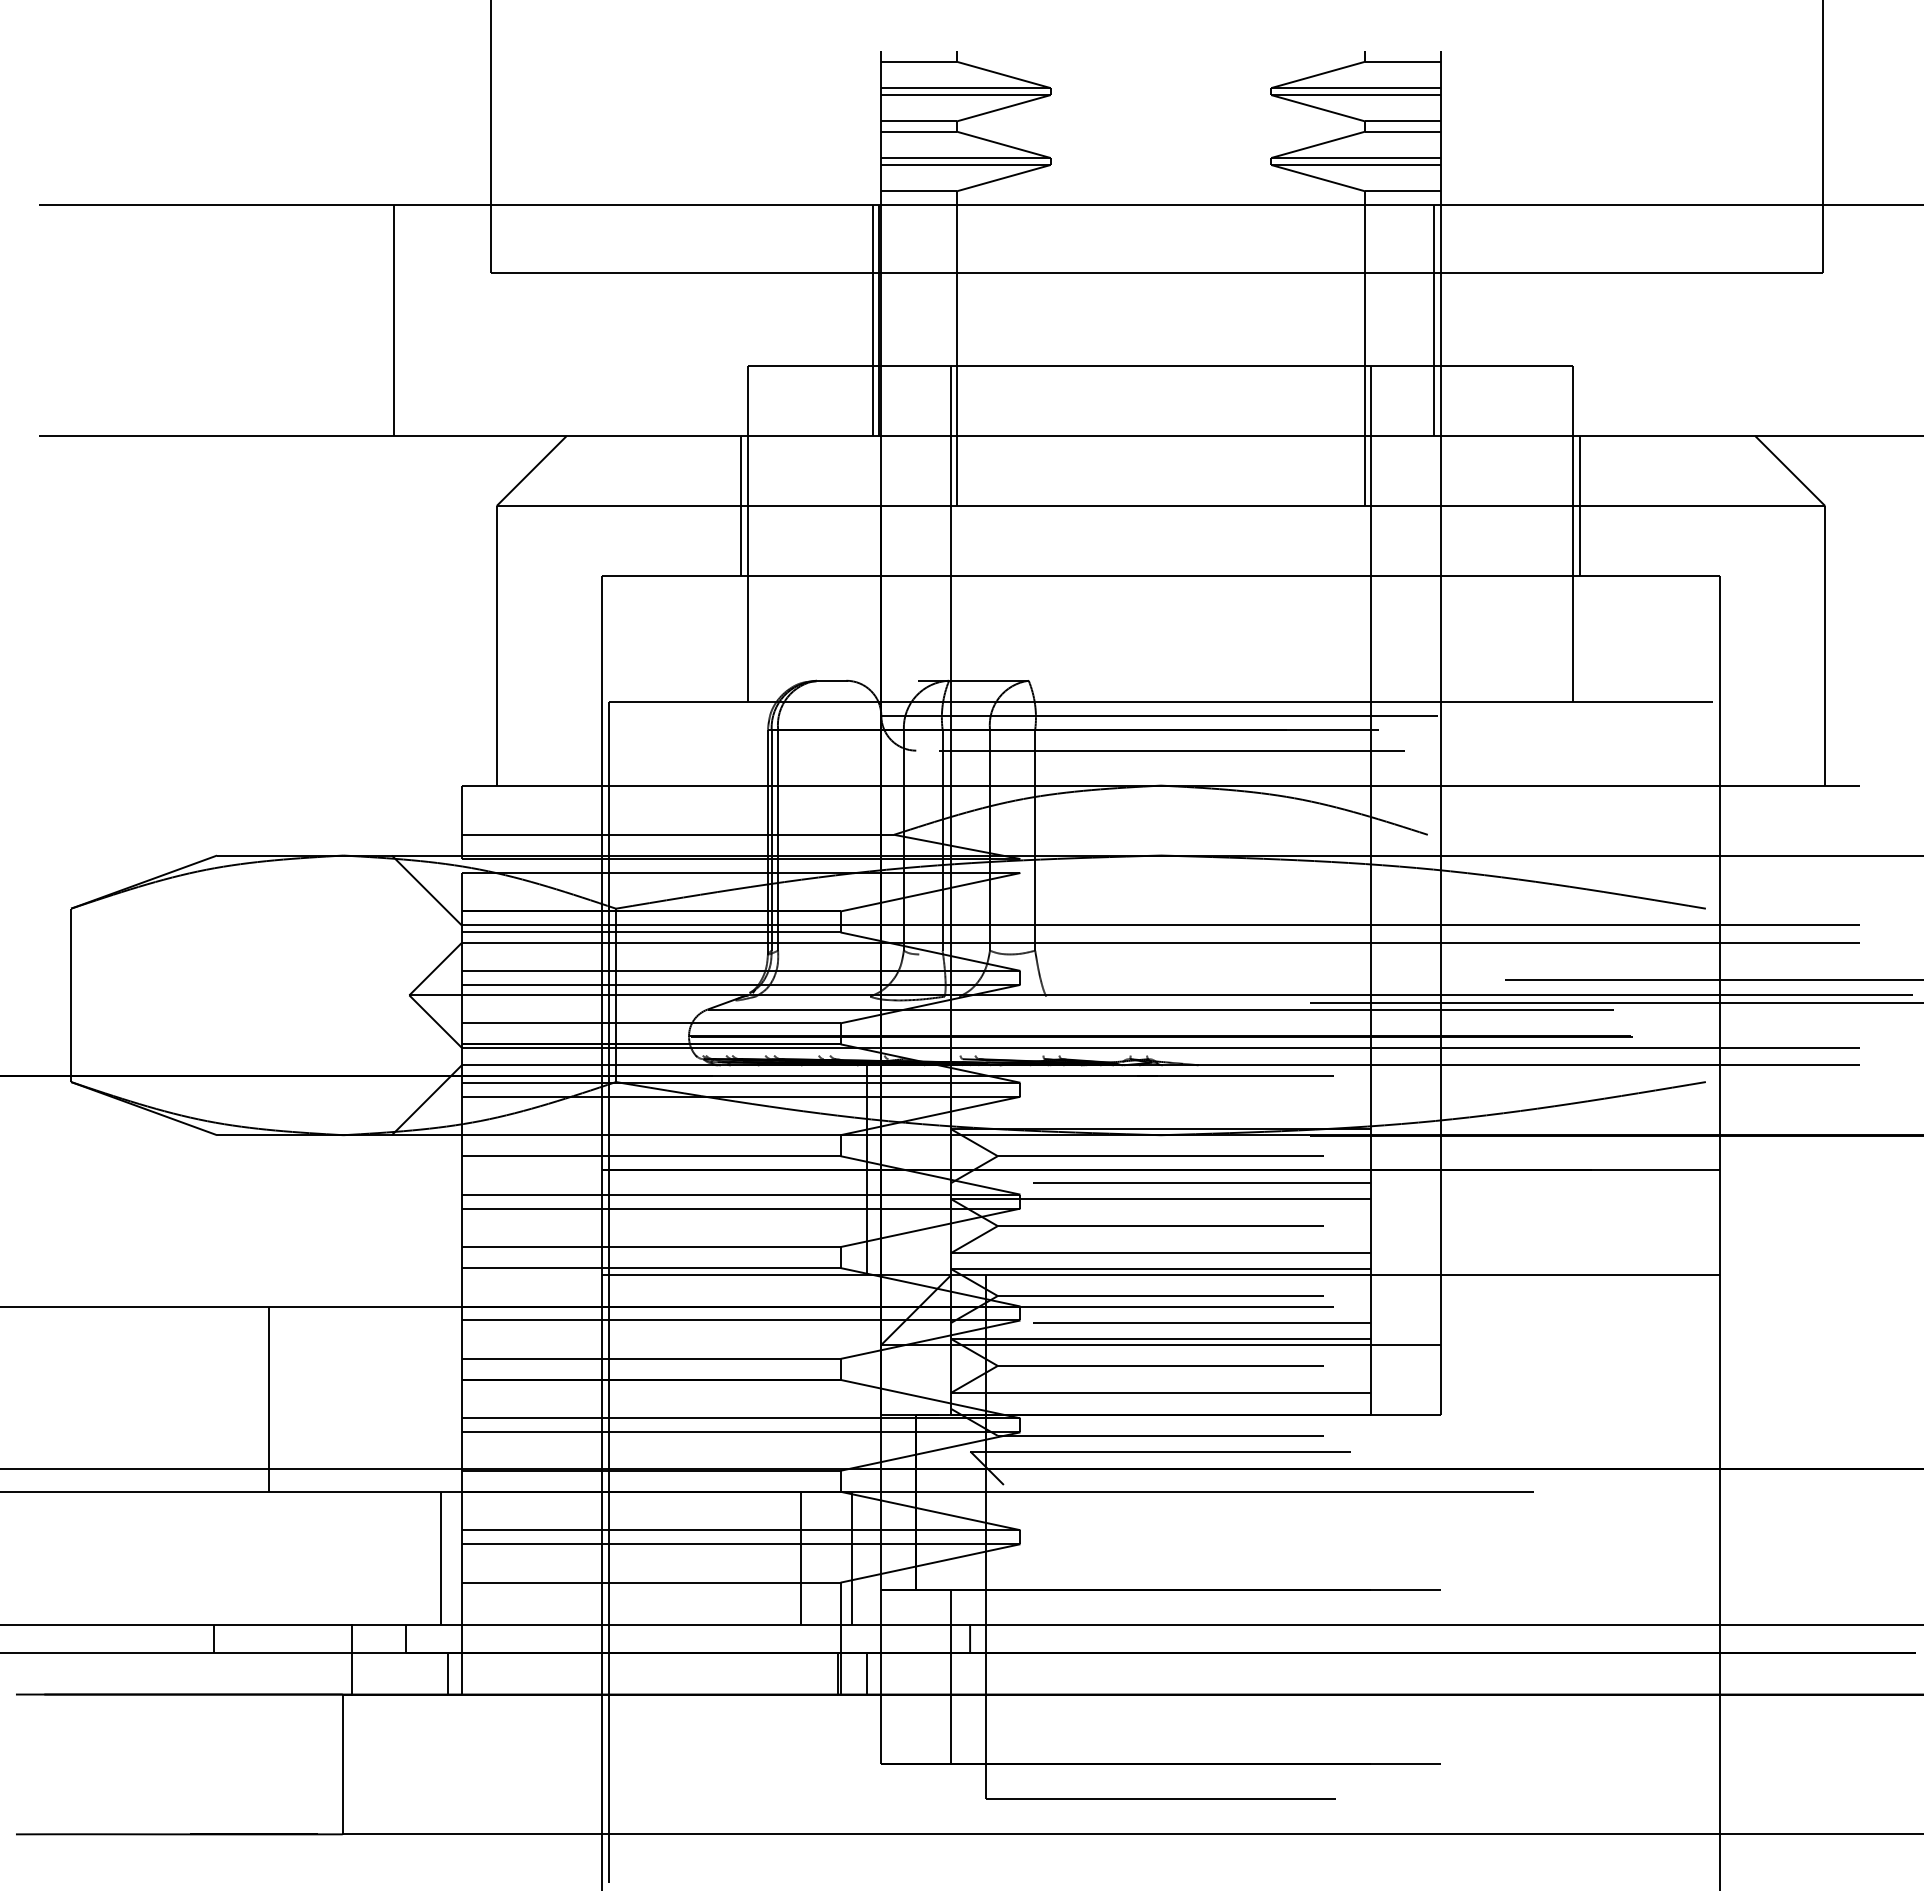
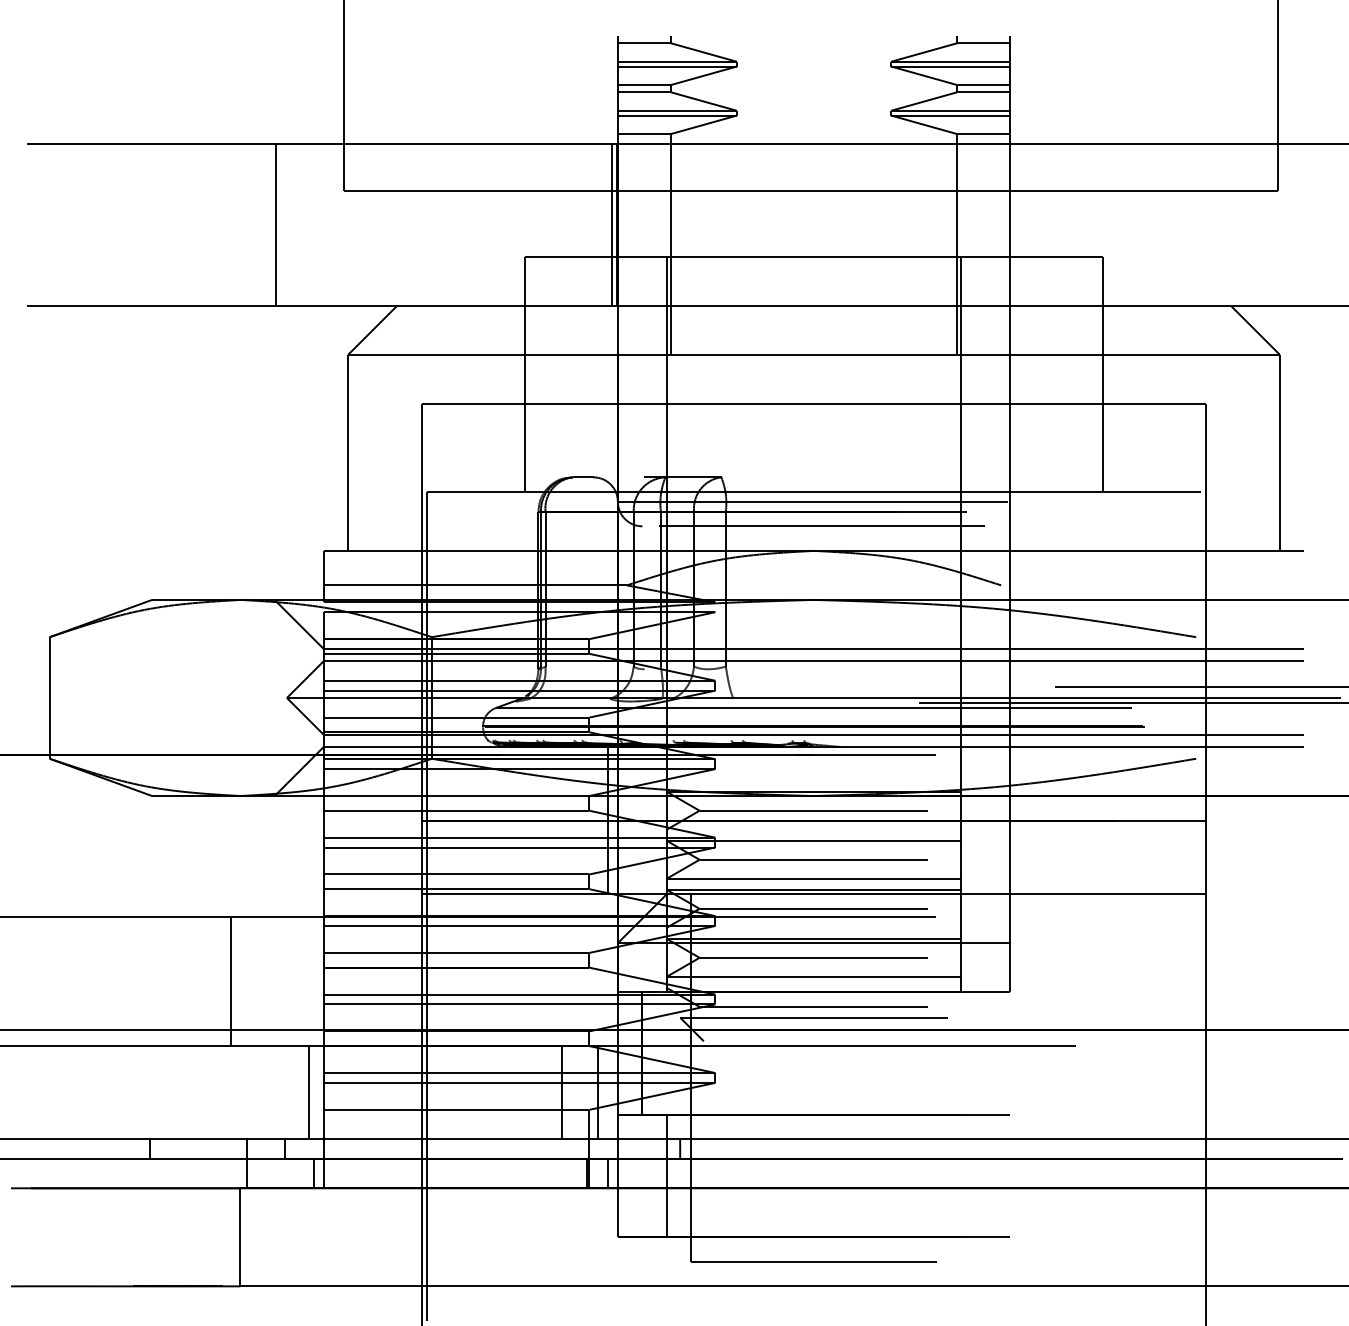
line: (1434, 320) -> (1005, 224), removed
line: (741, 505) -> (519, 354), removed
line: (1580, 505) -> (1108, 354), removed
line: (1201, 1183) -> (842, 829), removed
line: (1201, 1322) -> (842, 927), removed
line: (268, 1399) -> (230, 981), moved

